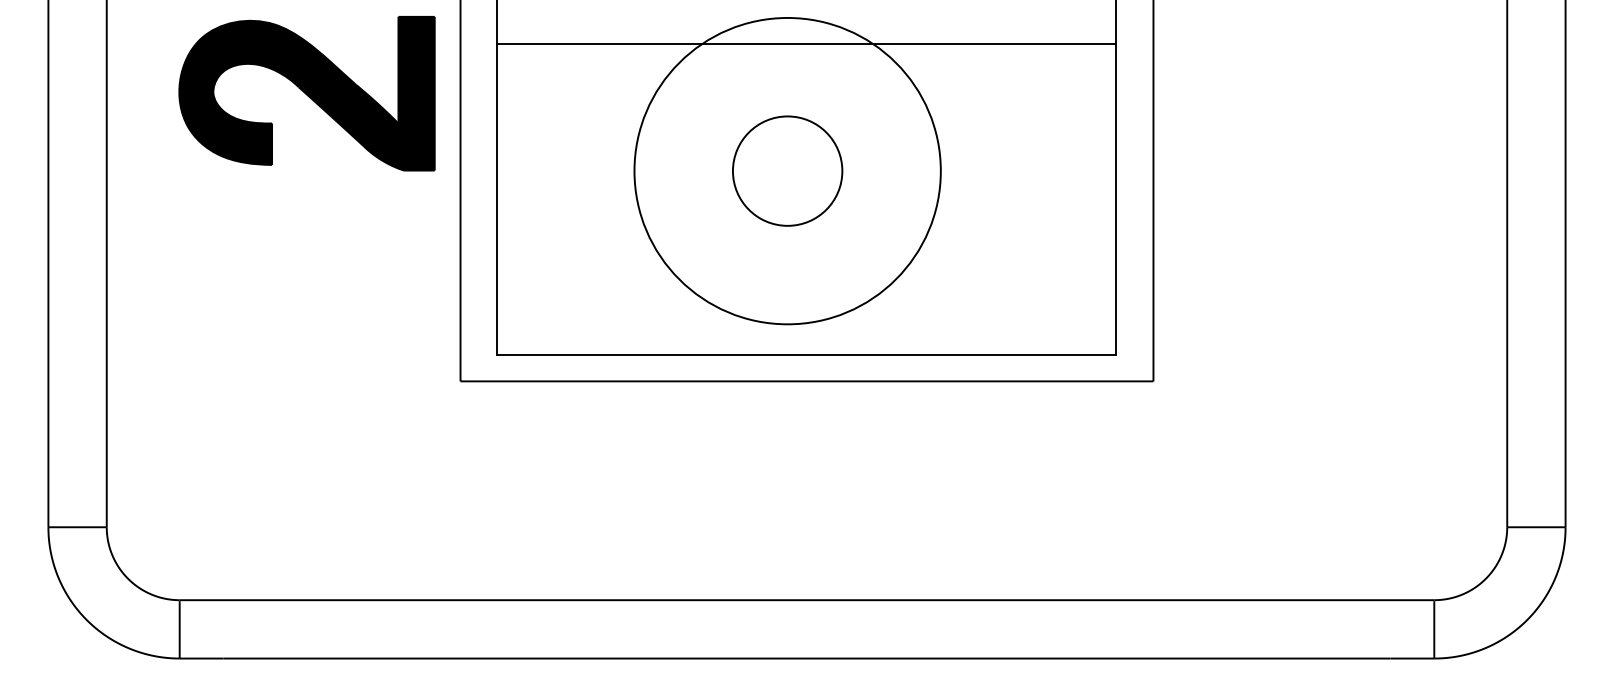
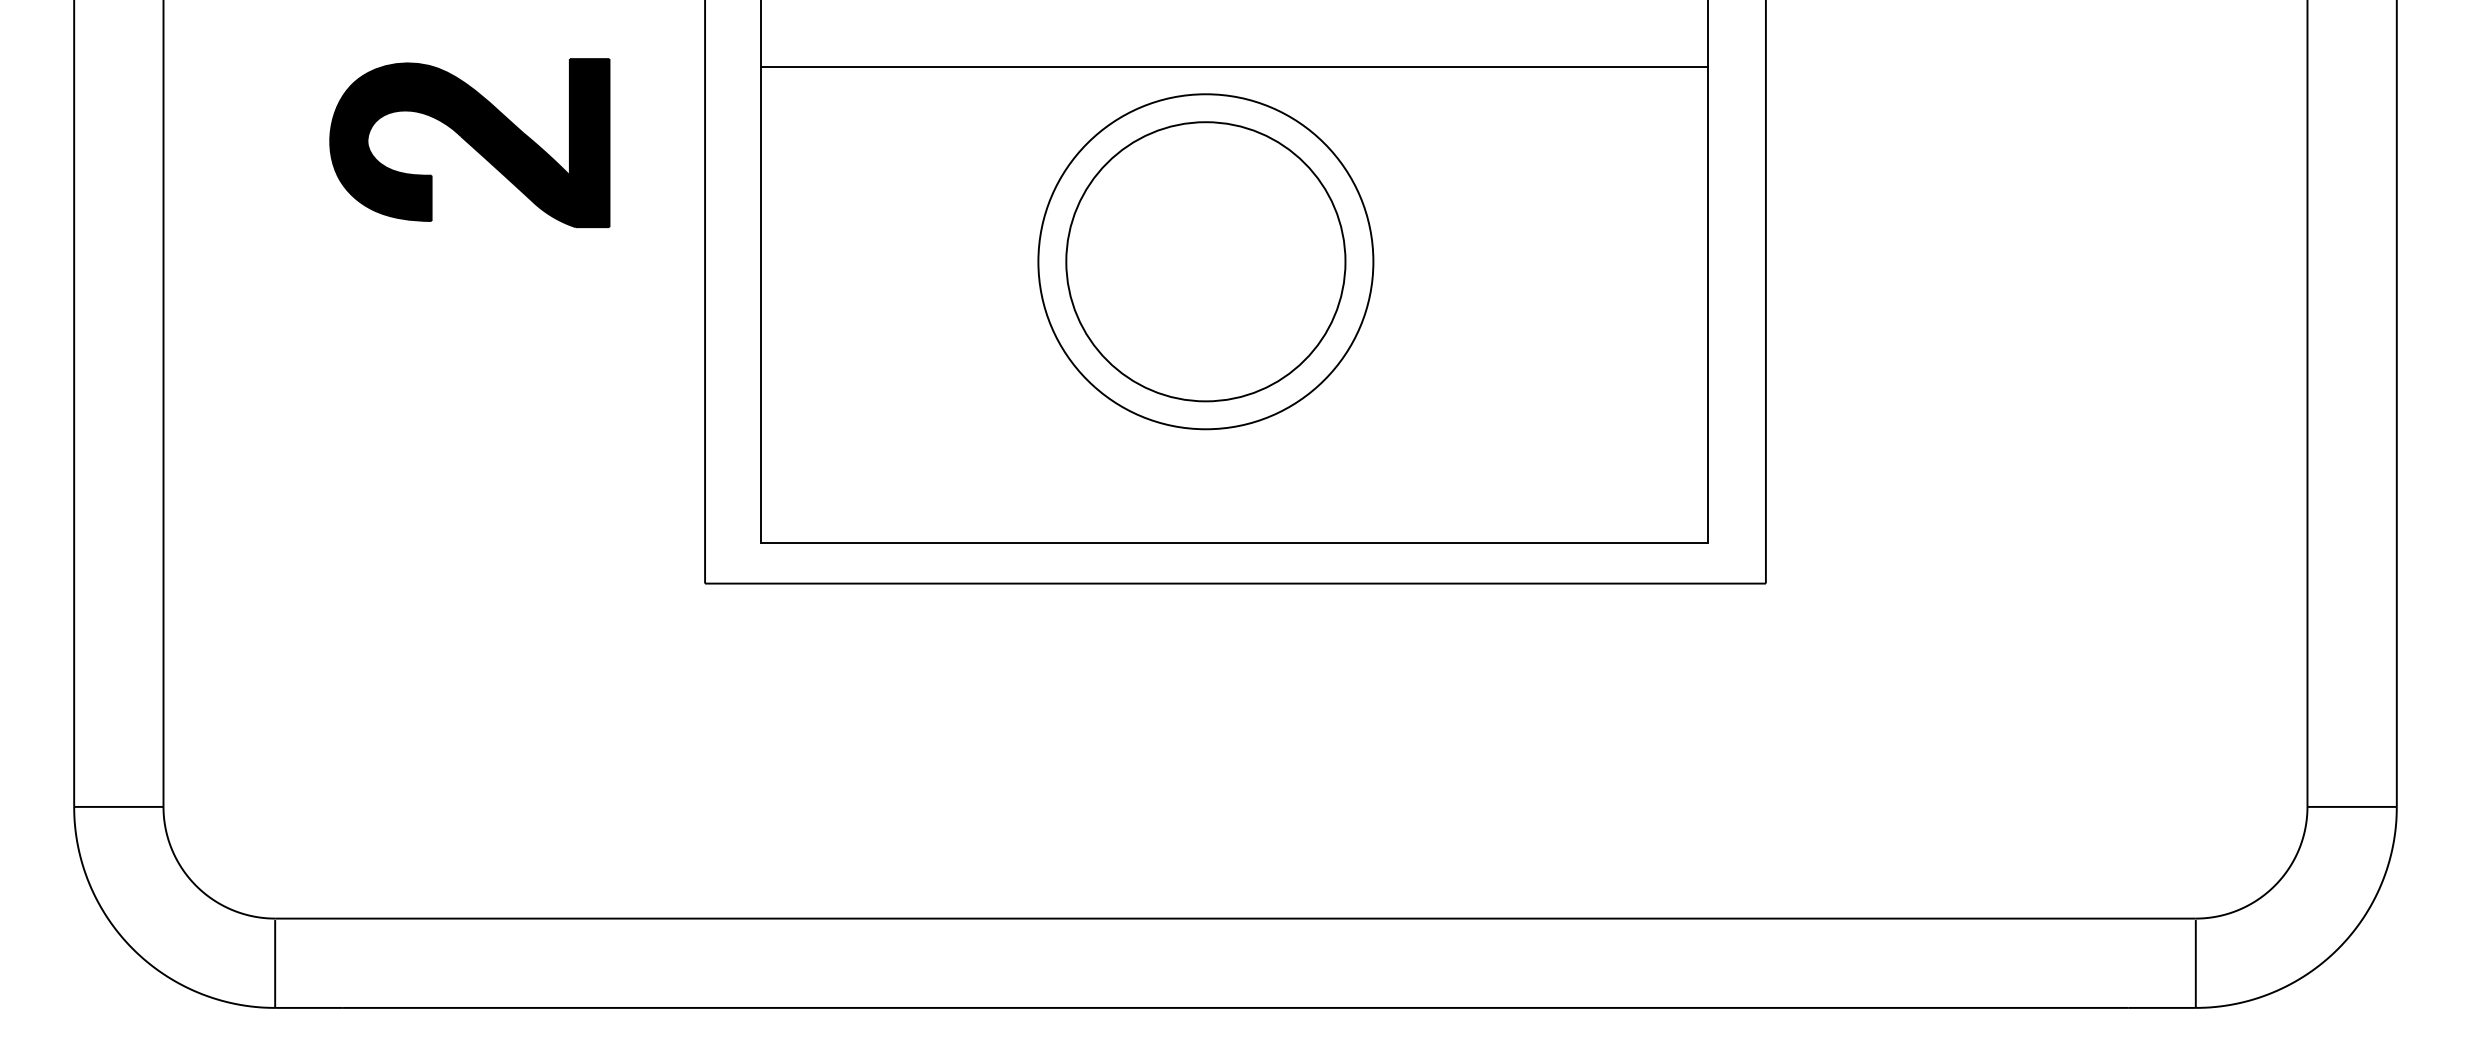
part: (306, 93) -> (469, 142), size x0.71
circle: (787, 170) -> (1205, 260), size x0.71
circle: (787, 170) -> (1205, 260), size x1.67

